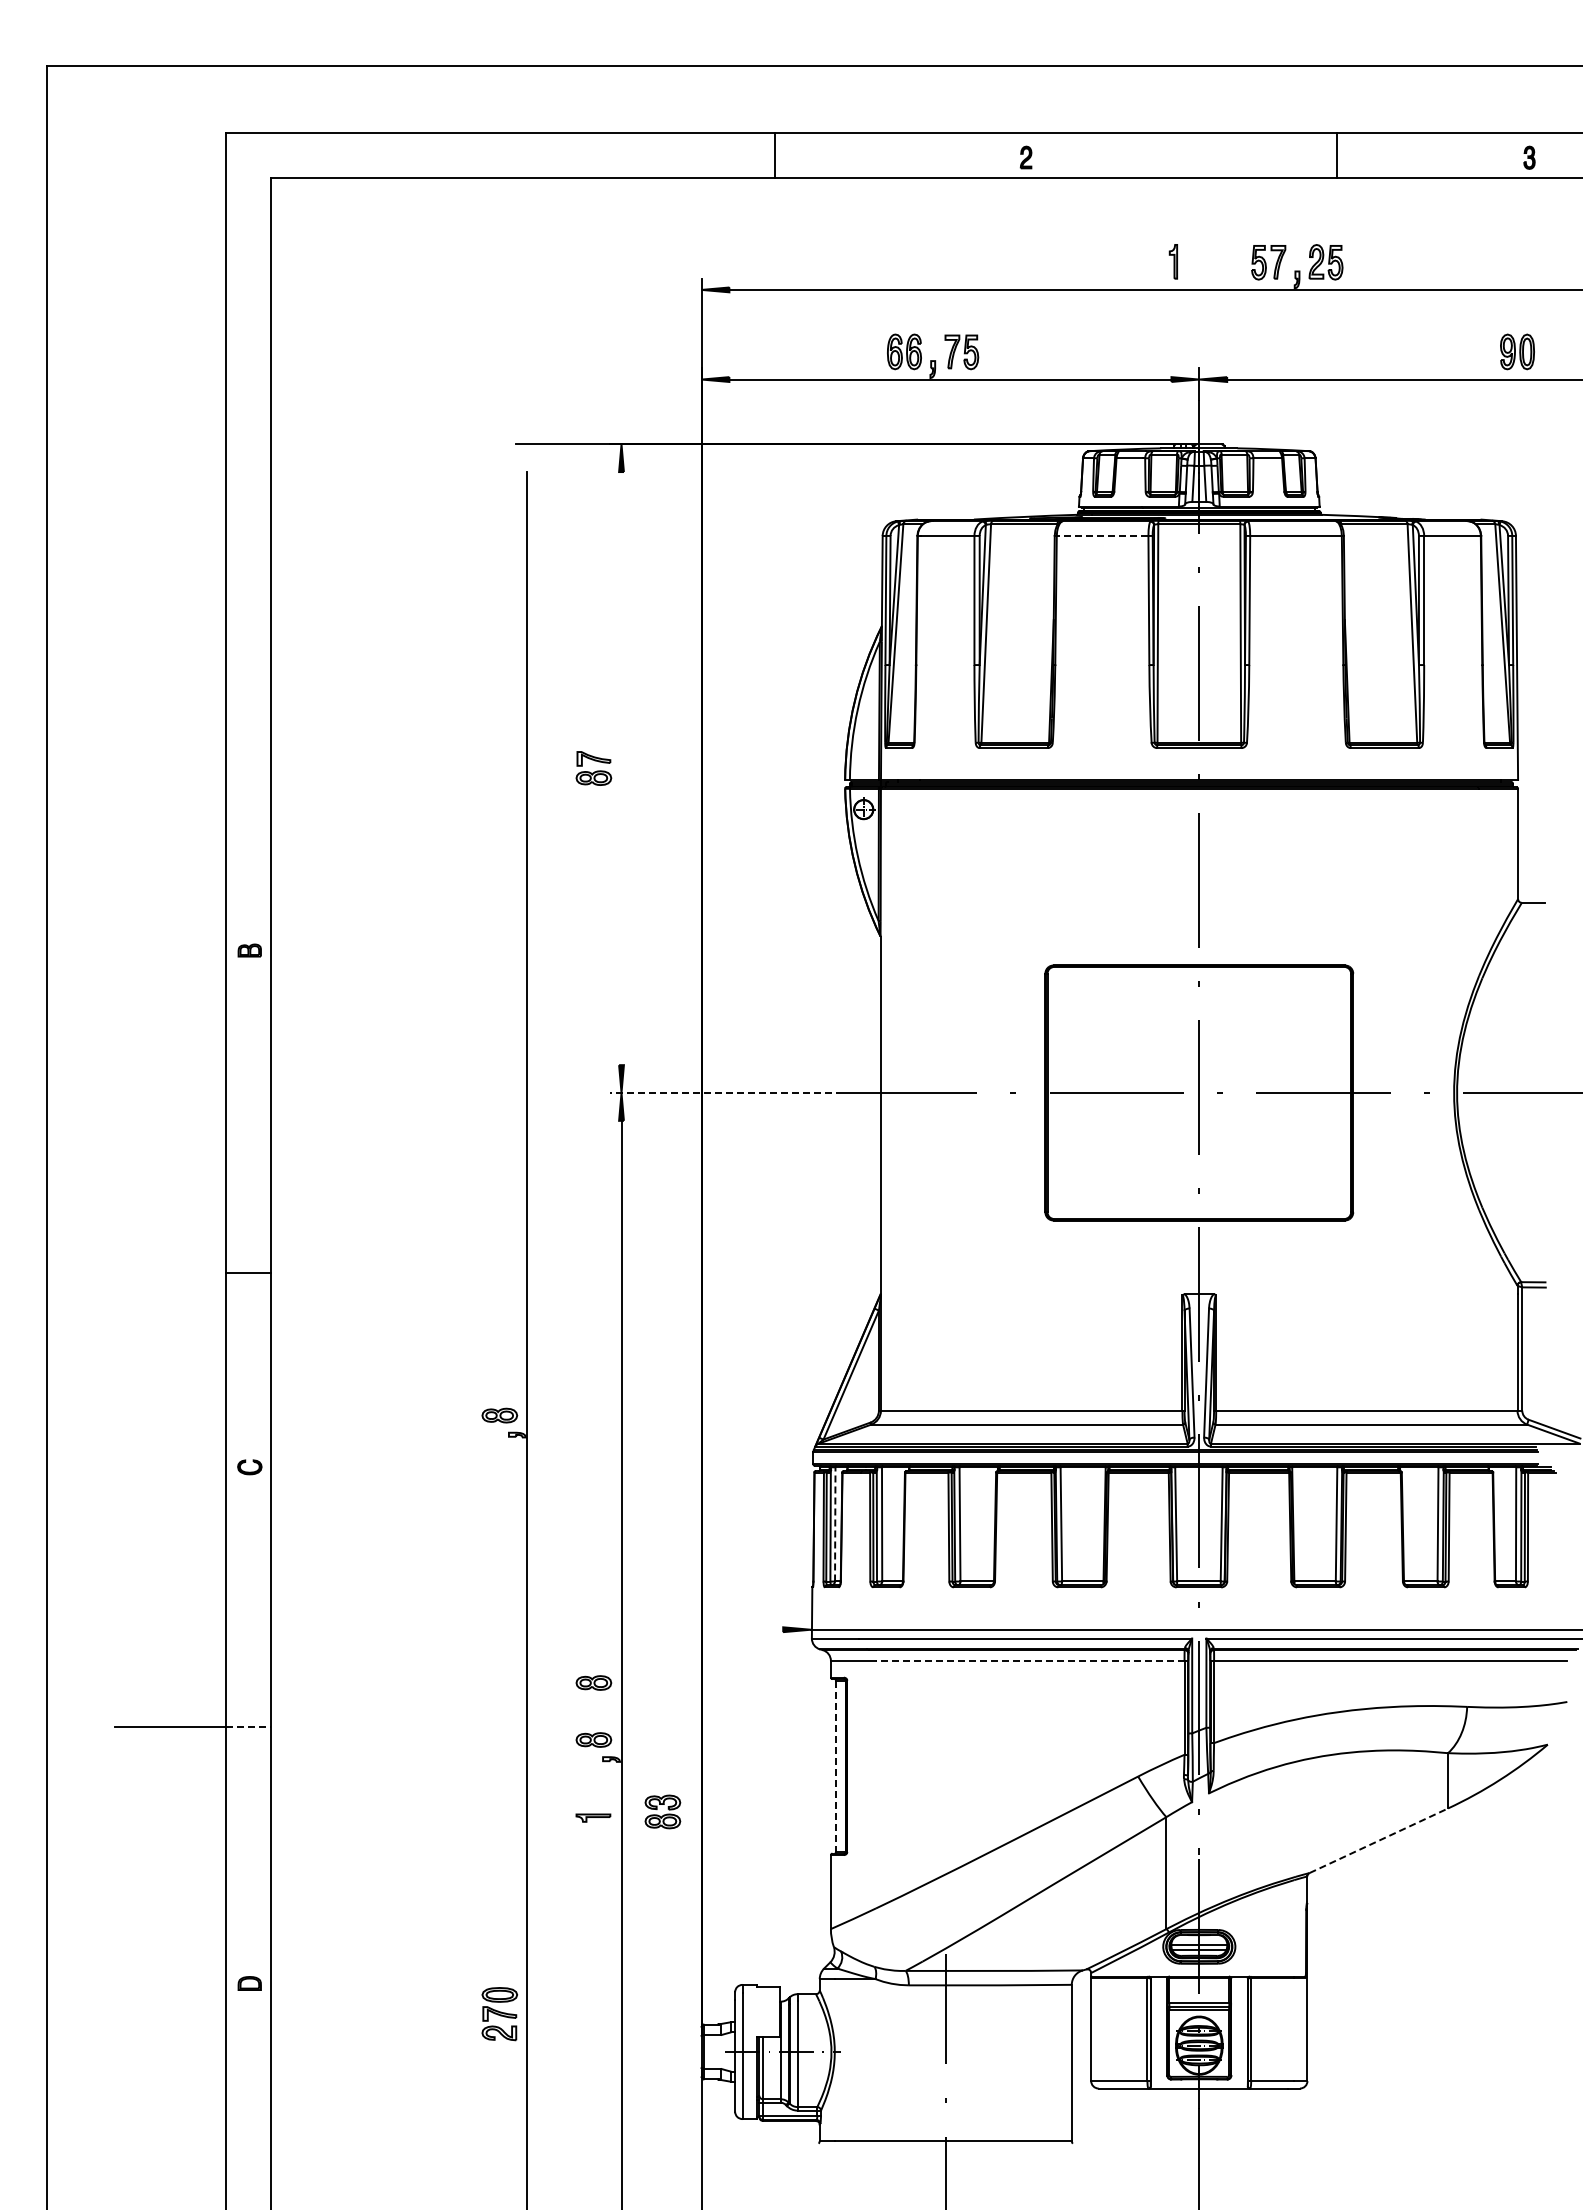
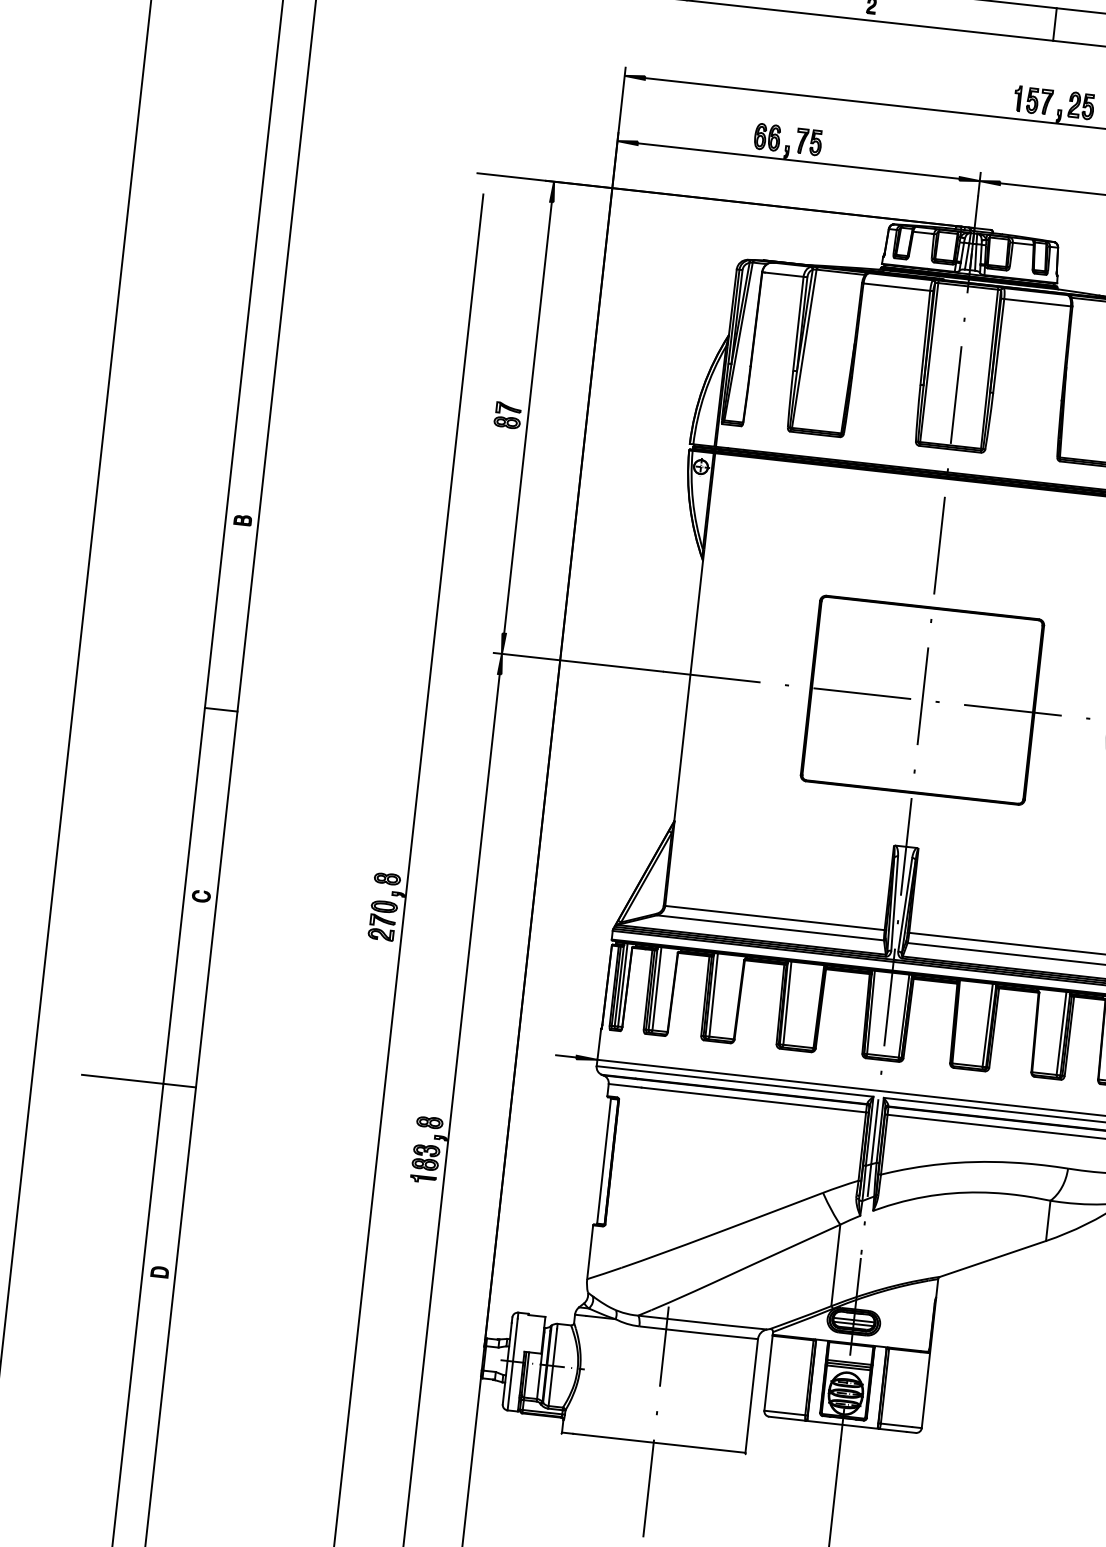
line: (1336, 155) -> (1054, 24), moved
part: (1172, 261) -> (1017, 98), moved
line: (1102, 535) -> (896, 286), dashed -> solid
line: (621, 768) -> (528, 417), added
line: (725, 1093) -> (577, 662), dashed -> solid
line: (248, 1272) -> (221, 709), moved
line: (835, 1523) -> (623, 984), dashed -> solid
line: (769, 1629) -> (566, 1056), added
line: (1029, 1660) -> (753, 1099), dashed -> solid
part: (593, 1682) -> (434, 1080), removed
line: (249, 1727) -> (180, 1085), dashed -> solid
line: (836, 1766) -> (604, 1161), dashed -> solid
part: (662, 1811) -> (425, 1157), moved
line: (1379, 1840) -> (993, 1258), dashed -> solid
part: (499, 2014) -> (382, 921), moved

